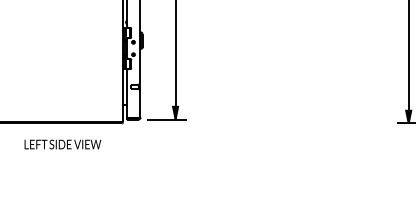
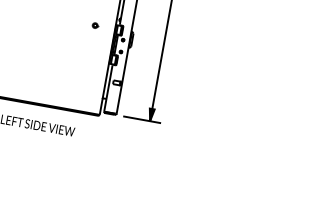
part: (102, 32) -> (95, 25), added

